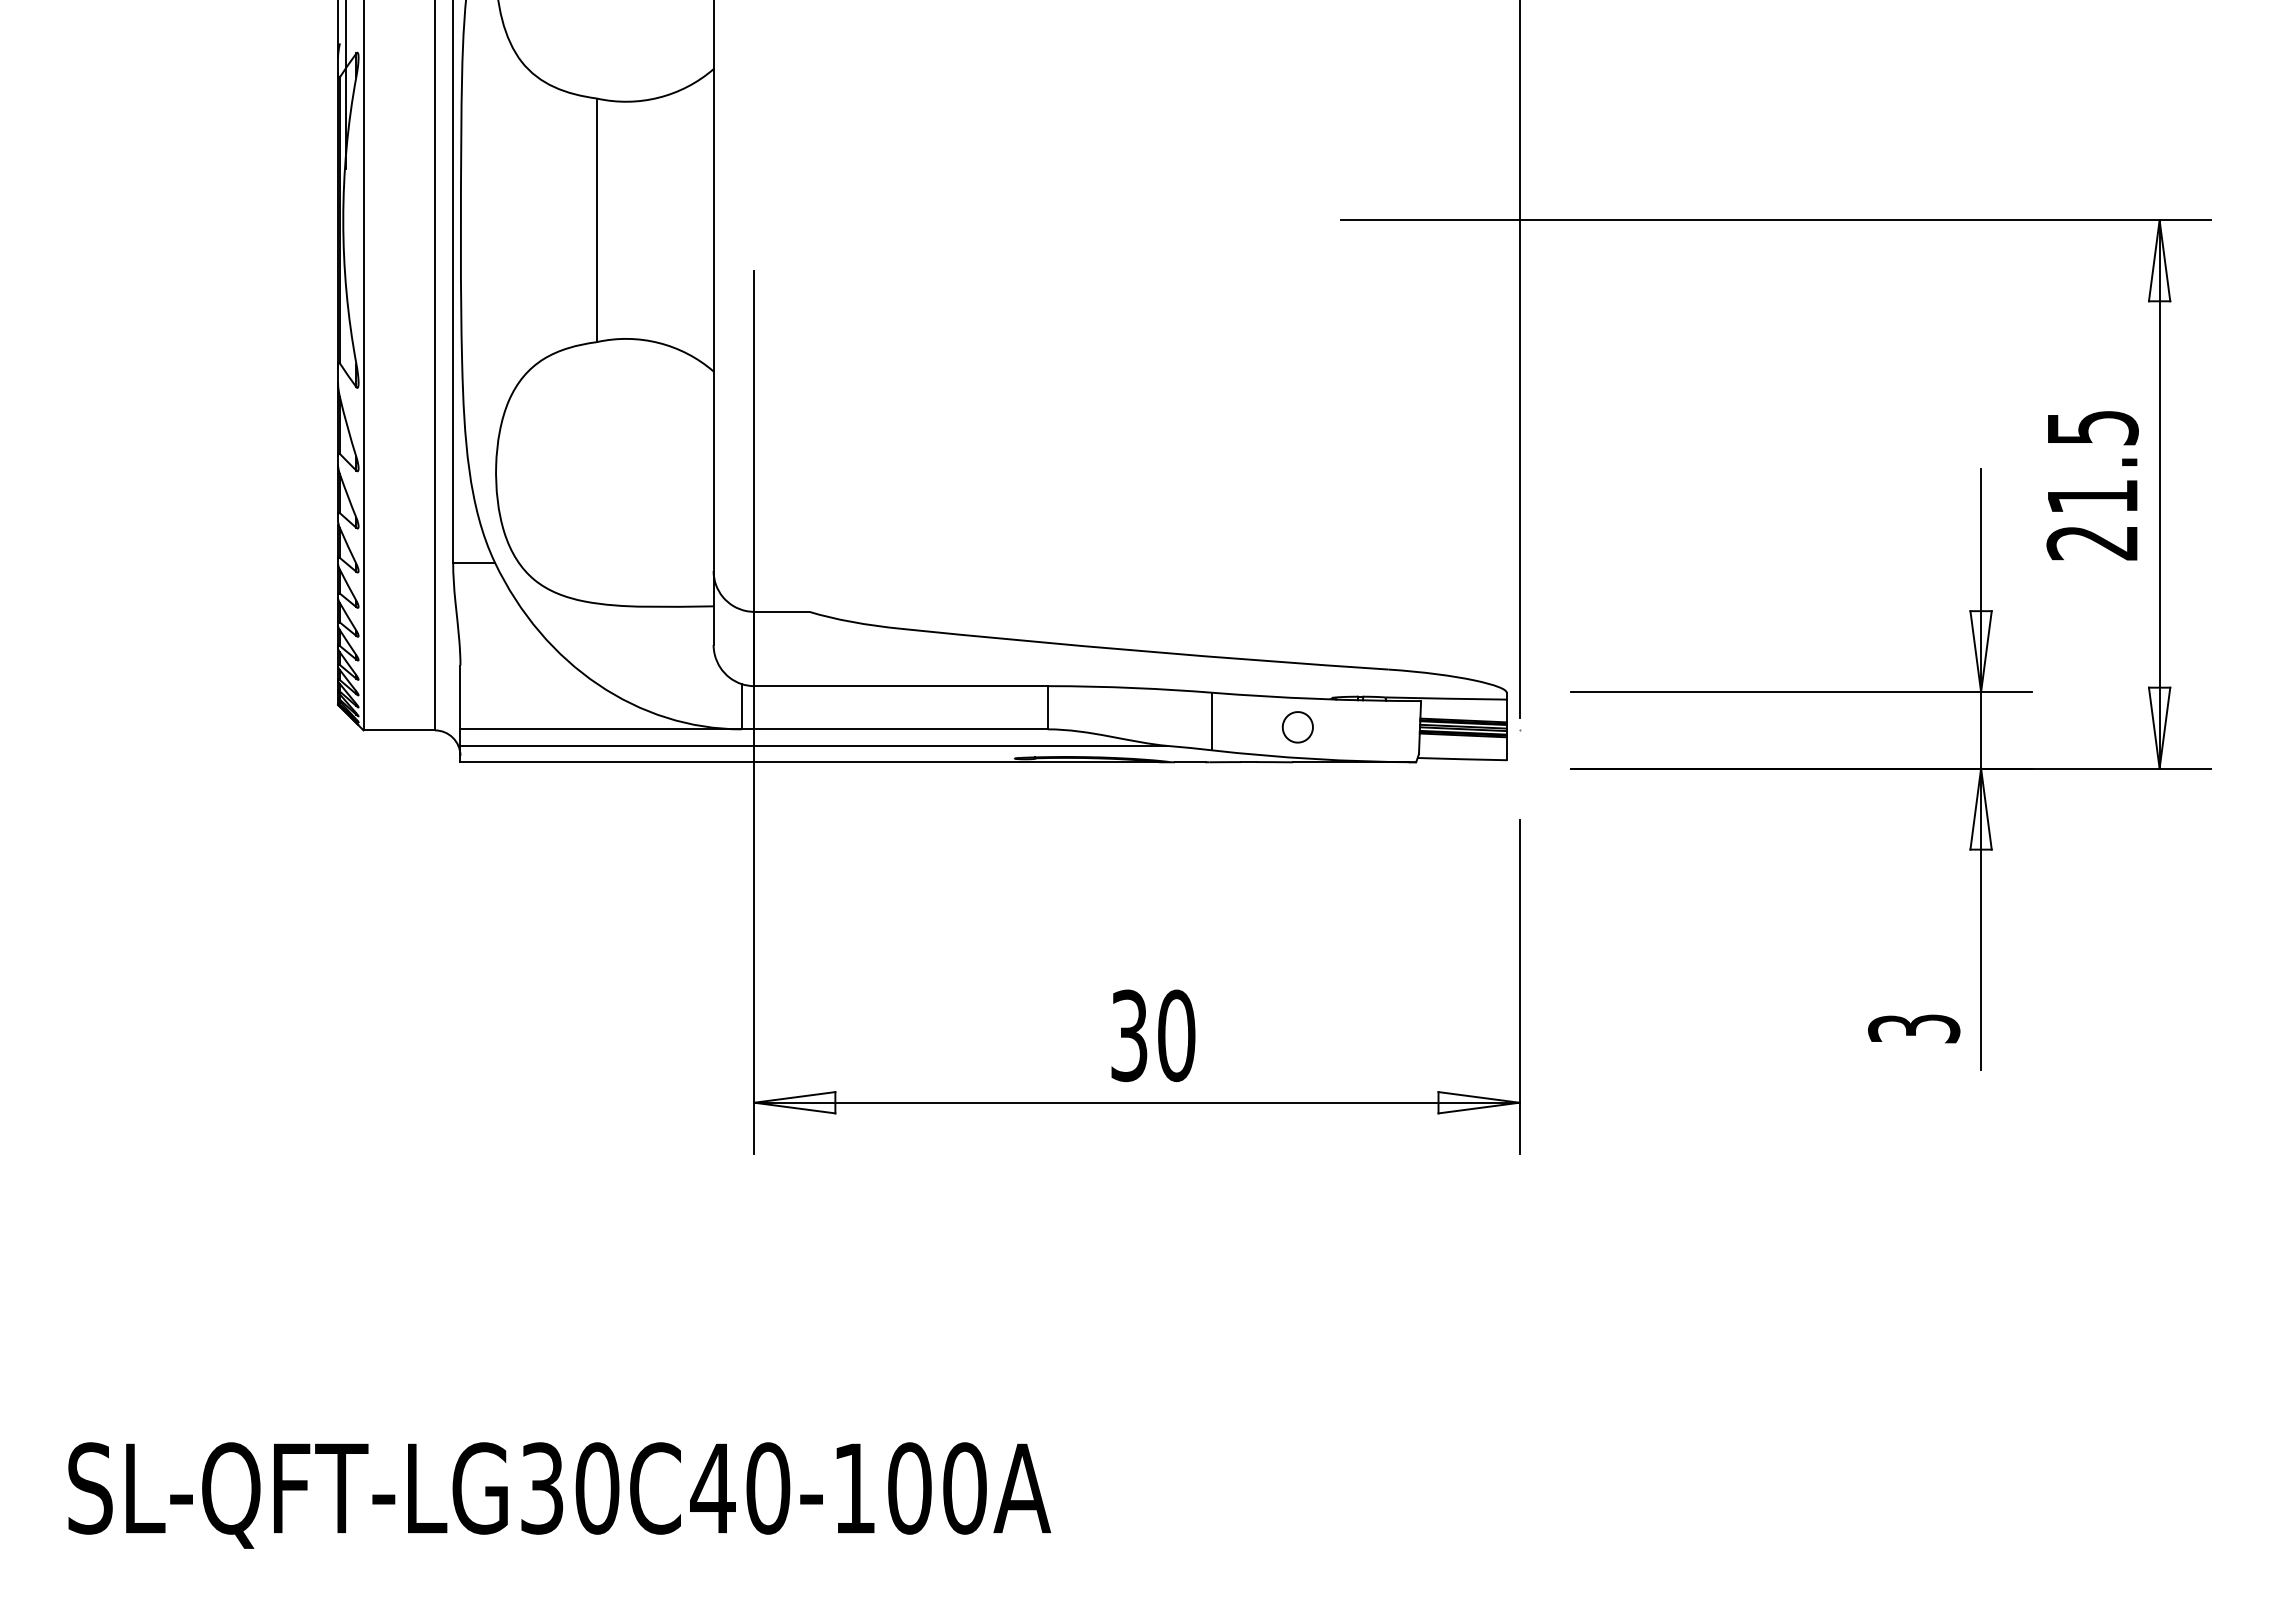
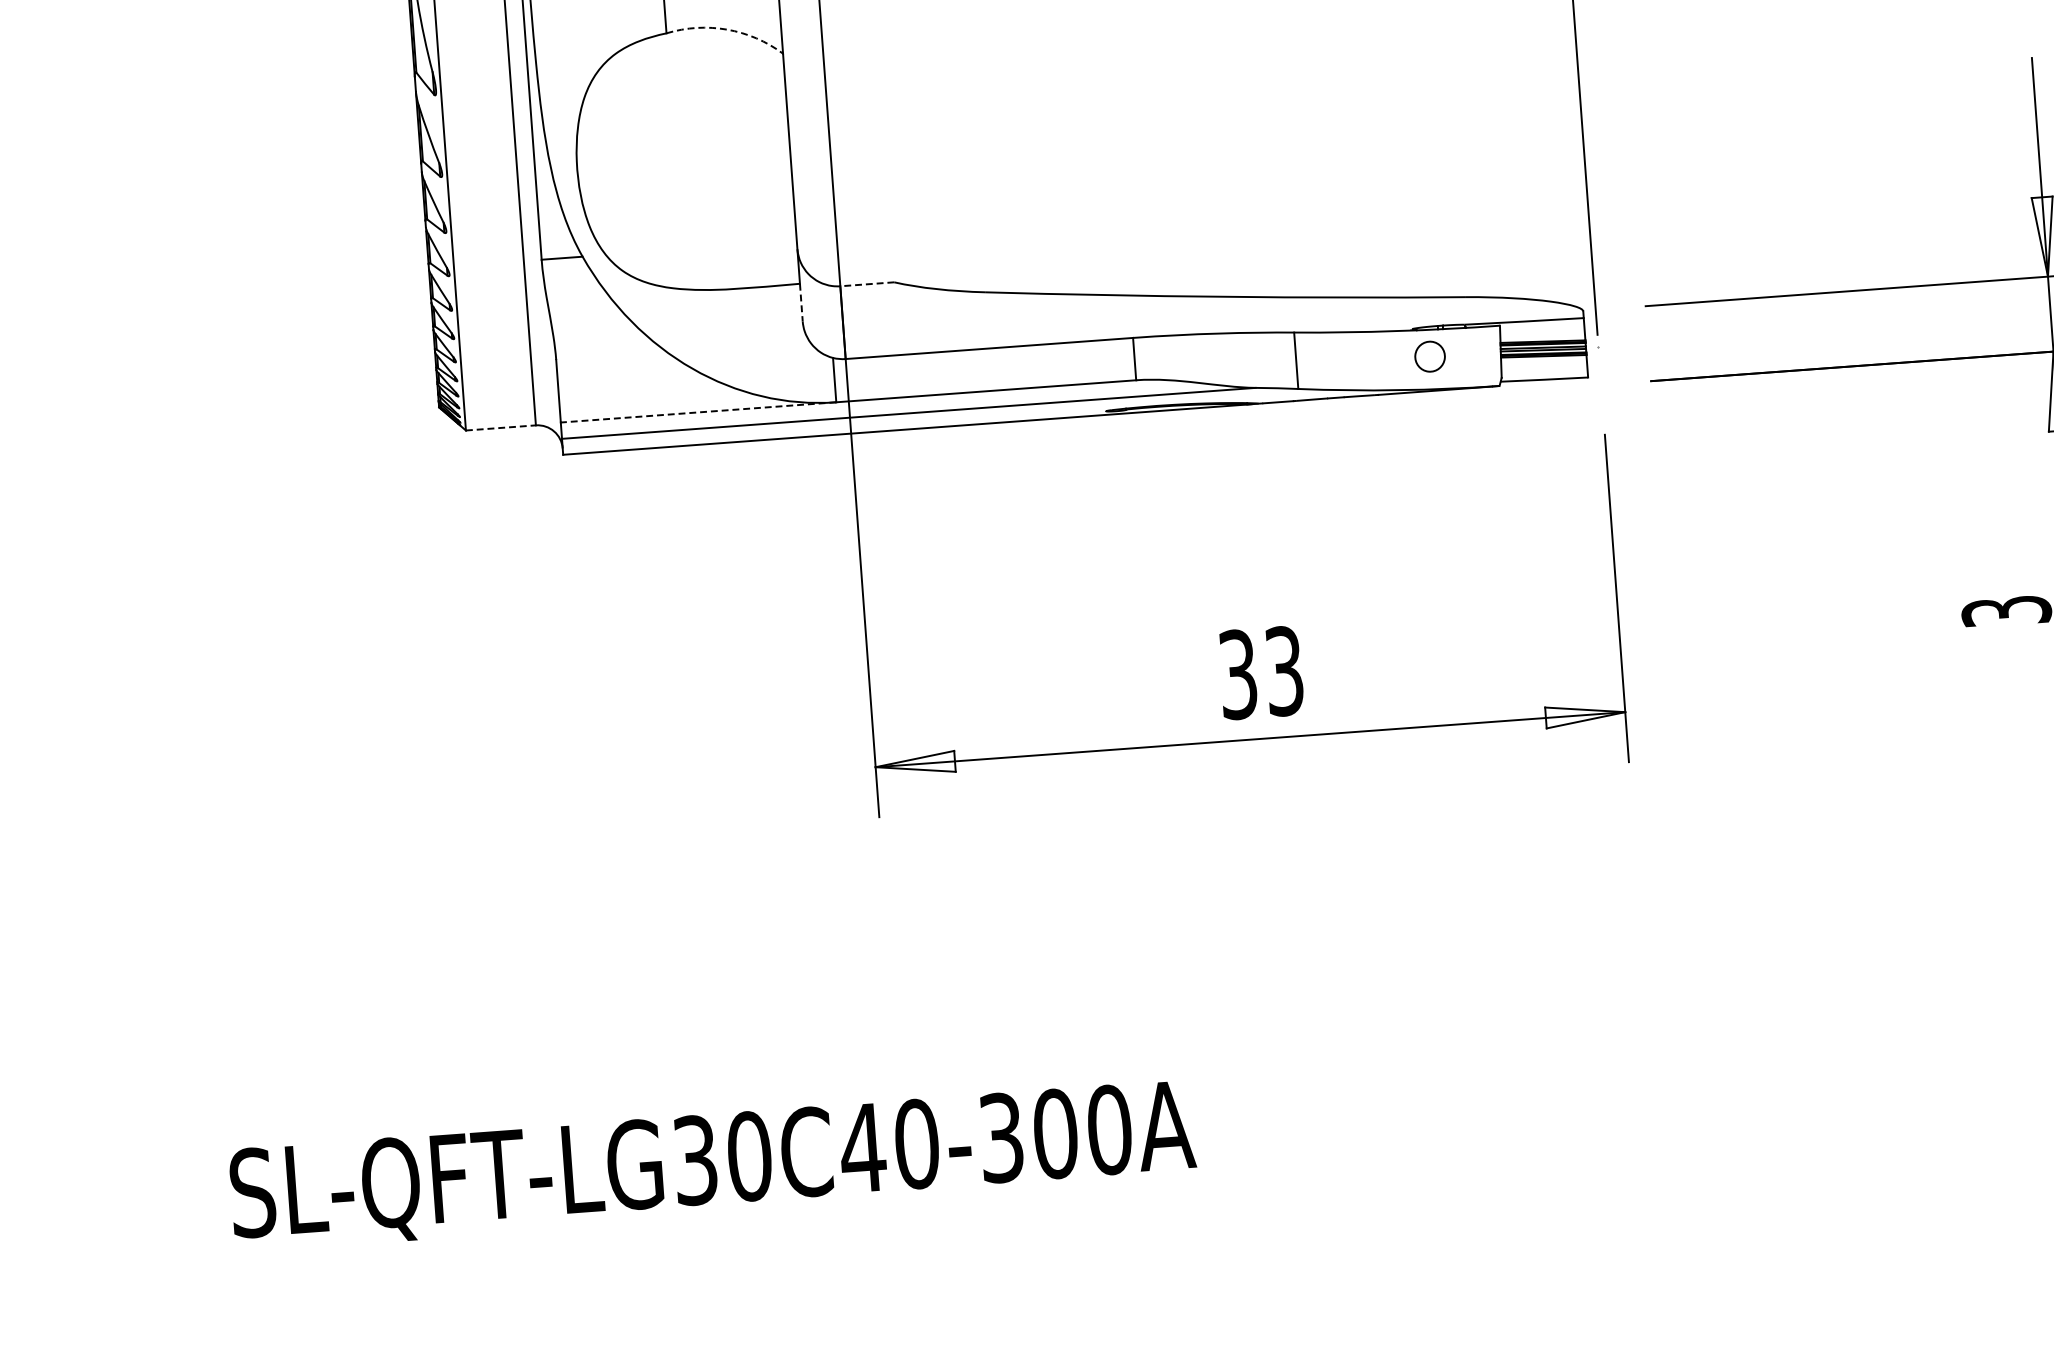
arc: (658, 342) -> (727, 29), solid -> dashed
line: (781, 611) -> (866, 283), solid -> dashed
line: (713, 626) -> (801, 303), solid -> dashed
part: (1297, 727) -> (1429, 356), moved
line: (601, 729) -> (698, 412), solid -> dashed
line: (399, 730) -> (501, 428), solid -> dashed
text: (1176, 1035) -> (1284, 670), 30 -> 33
text: (854, 1488) -> (1001, 1137), SL-QFT-LG30C40-100A -> SL-QFT-LG30C40-300A

